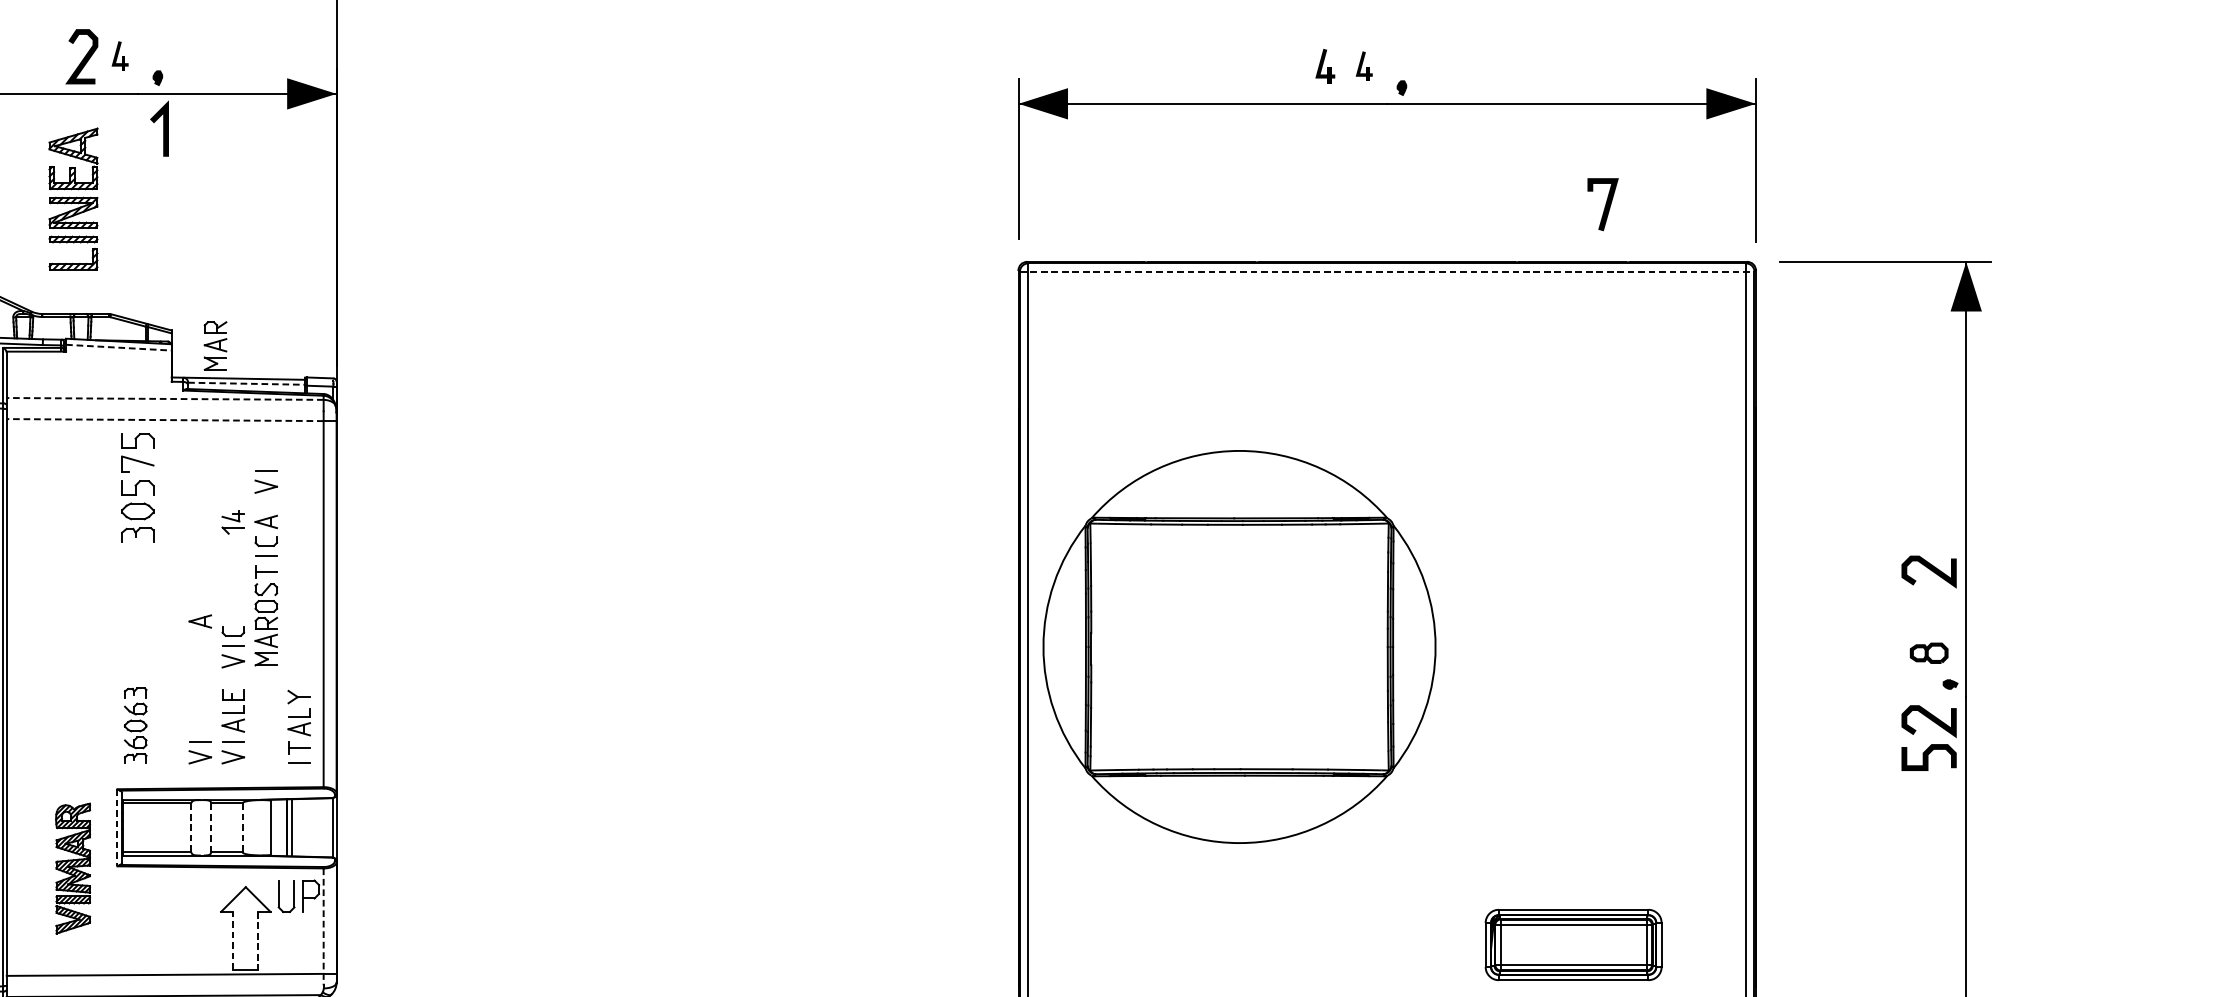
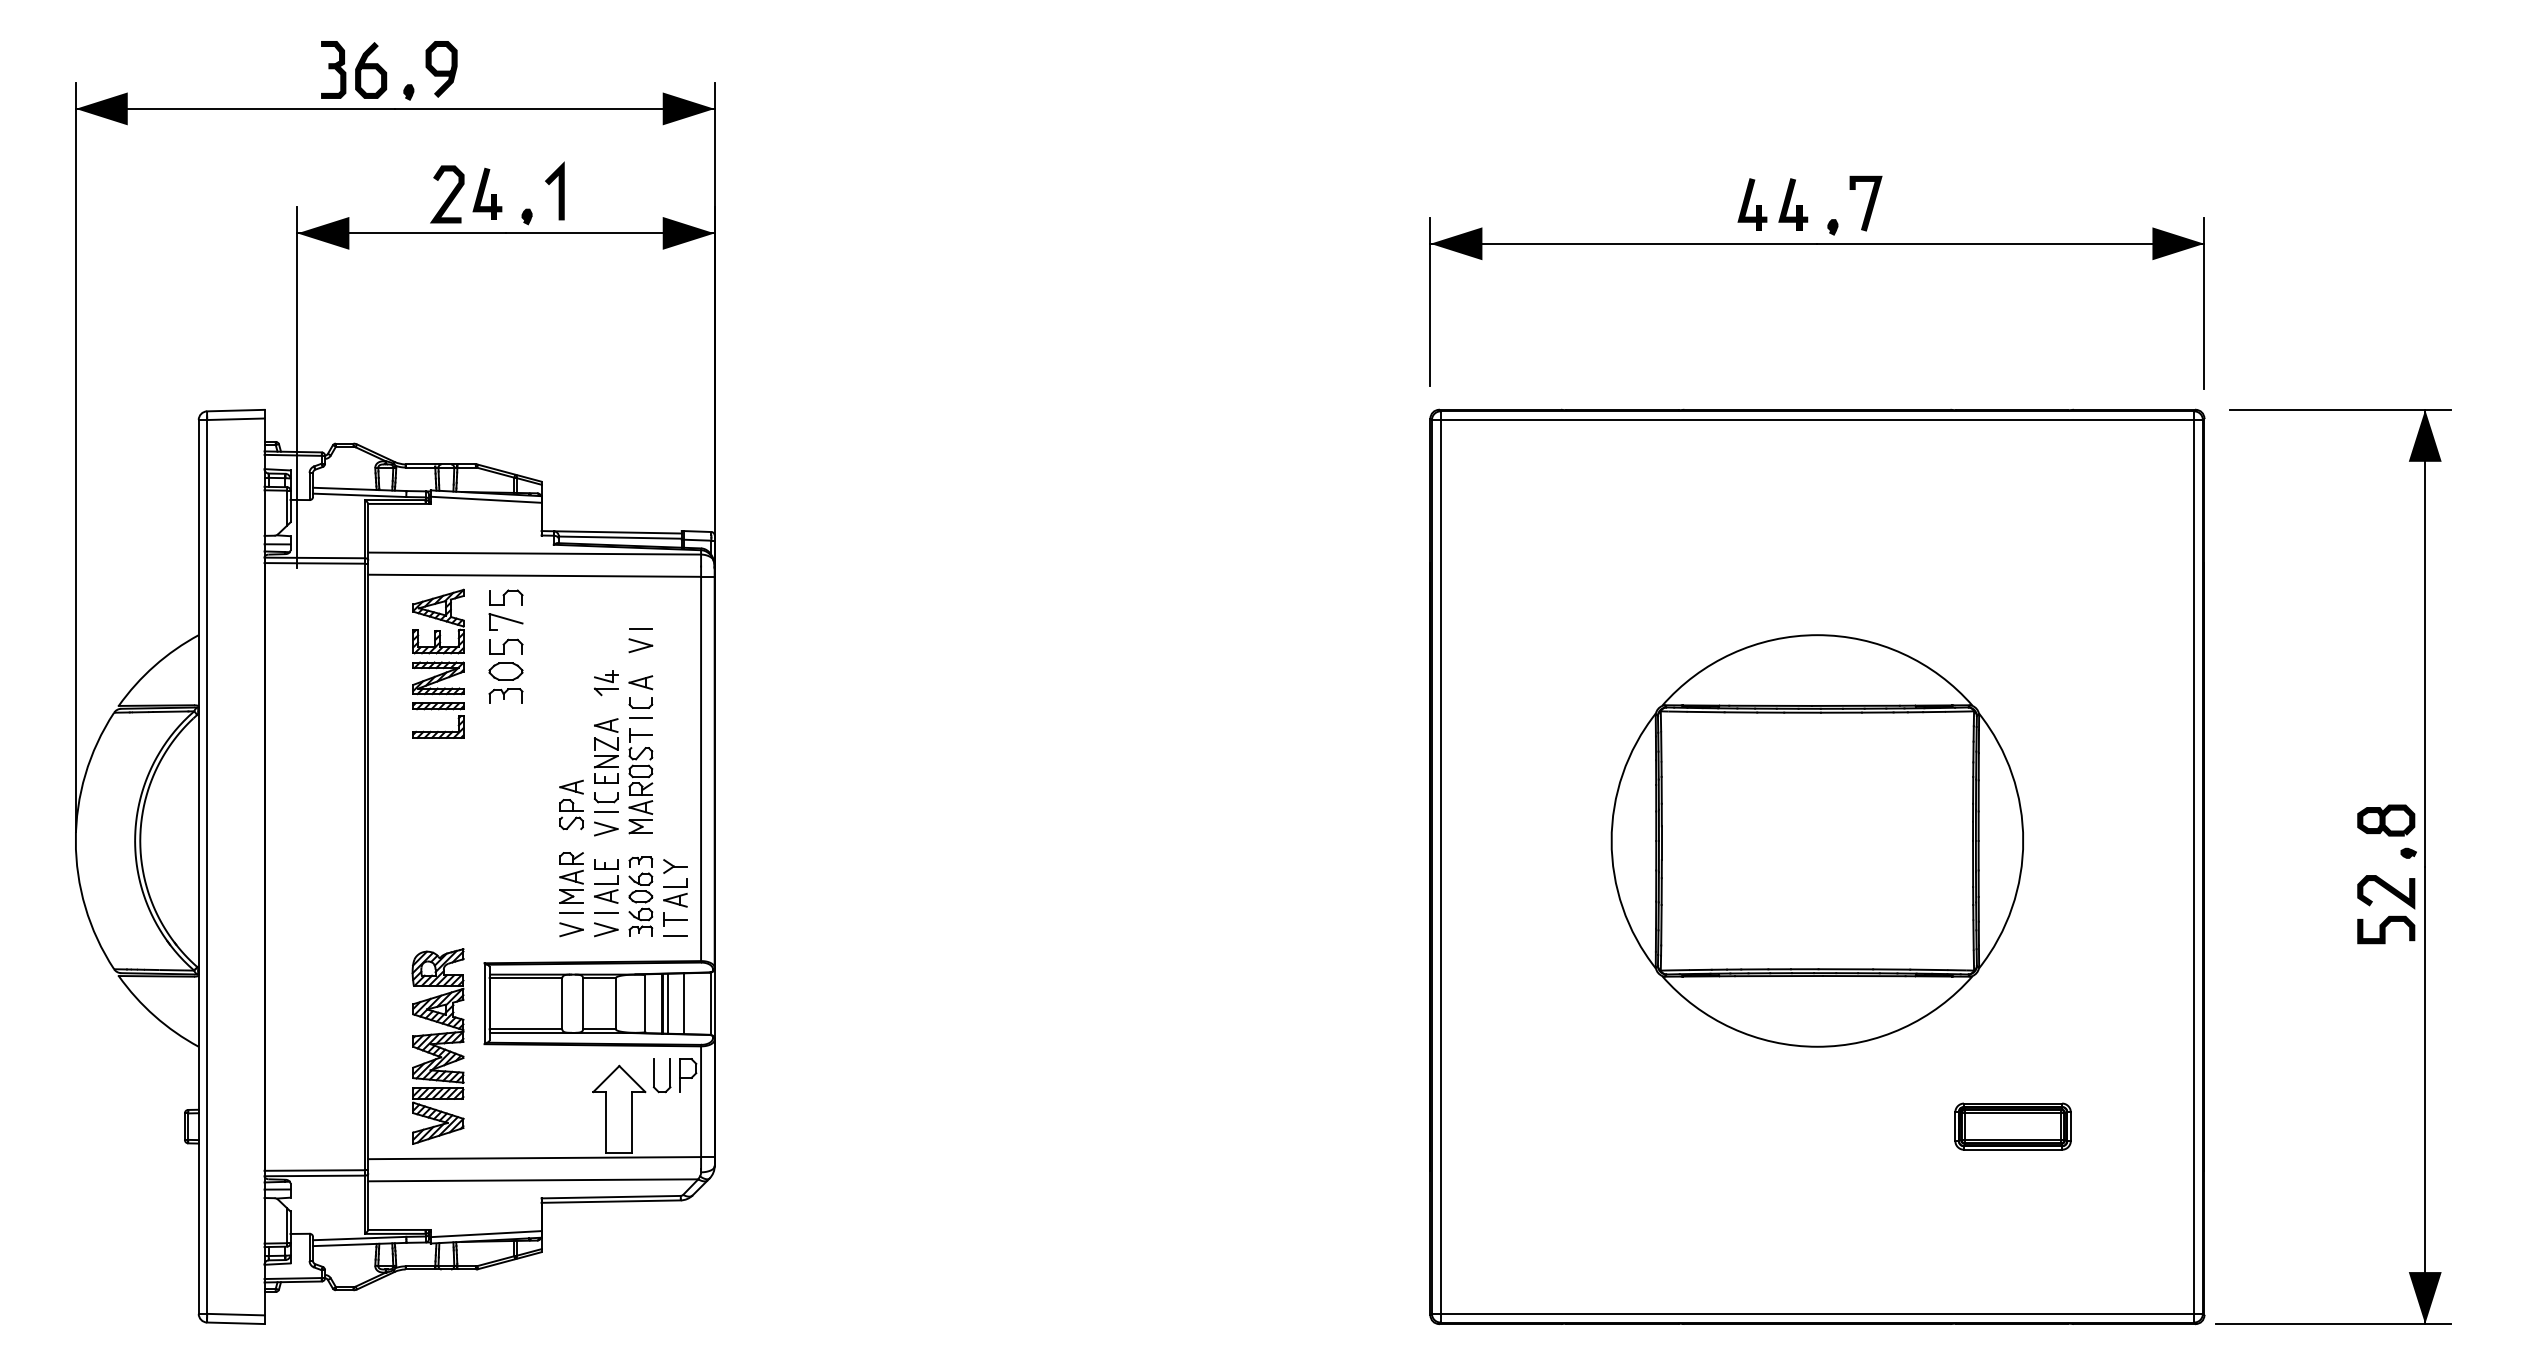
part: (120, 55) -> (487, 193), size x1.67
part: (1325, 66) -> (1752, 204), size x1.43
part: (1364, 66) -> (1793, 204), size x1.67
line: (163, 128) -> (558, 190), moved
part: (73, 198) -> (438, 663), moved
line: (1605, 204) -> (1868, 203), moved
line: (1387, 272) -> (1817, 420), dashed -> solid
part: (215, 345) -> (571, 877), moved
line: (119, 347) -> (486, 499), dashed -> solid
line: (246, 383) -> (620, 537), dashed -> solid
line: (164, 398) -> (534, 553), dashed -> solid
line: (164, 419) -> (534, 575), dashed -> solid
curve: (1930, 570) -> (2387, 733), removed
part: (233, 586) -> (606, 750), added
part: (1238, 646) -> (1816, 840), moved
part: (200, 647) -> (571, 814), added
part: (1929, 653) -> (2386, 820), size x1.43
part: (135, 725) -> (640, 896), moved
line: (191, 827) -> (562, 1003), dashed -> solid
line: (211, 827) -> (583, 1003), dashed -> solid
line: (242, 827) -> (615, 1003), dashed -> solid
line: (306, 827) -> (683, 1003), added
line: (117, 828) -> (484, 1004), dashed -> solid
part: (72, 868) -> (437, 1046), size x1.43
line: (324, 927) -> (701, 1108), dashed -> solid
line: (233, 940) -> (606, 1121), dashed -> solid
line: (258, 940) -> (632, 1122), dashed -> solid
part: (1573, 944) -> (2012, 1126), size x0.62

